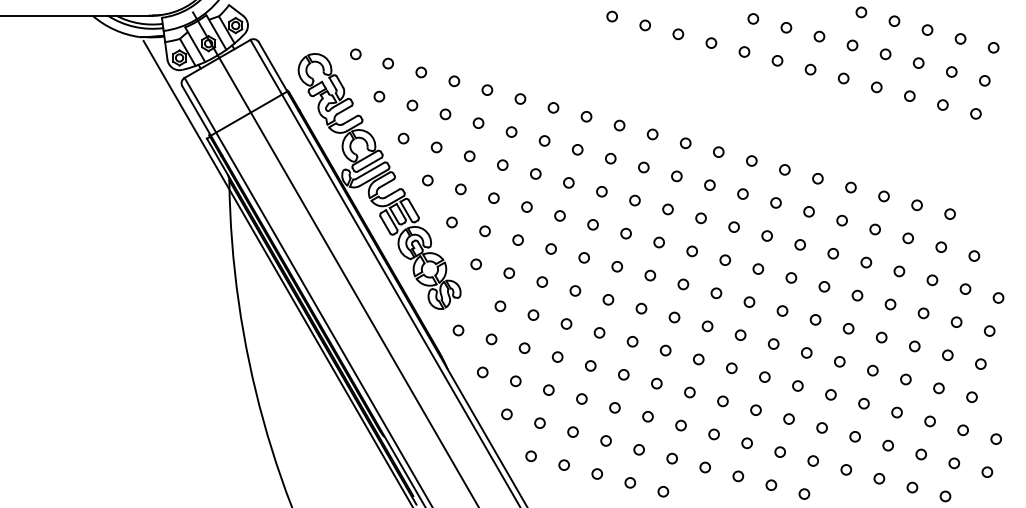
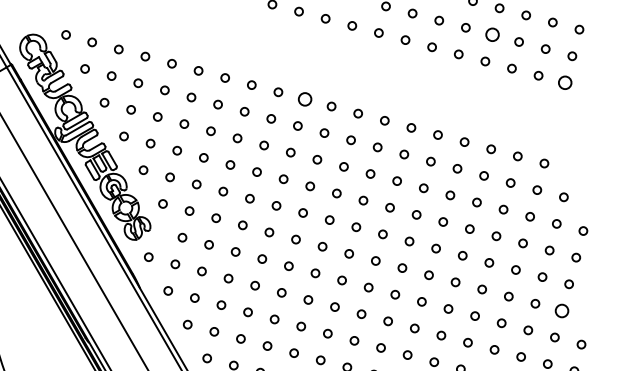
circle: (885, 54) -> (492, 35), size x1.6
circle: (975, 113) -> (564, 82), size x1.6
circle: (652, 134) -> (304, 99), size x1.6
circle: (971, 396) -> (561, 310), size x1.6

